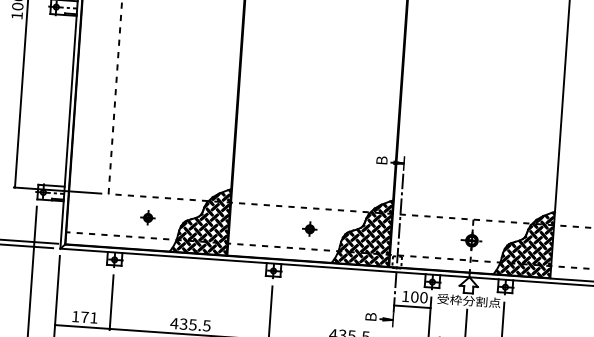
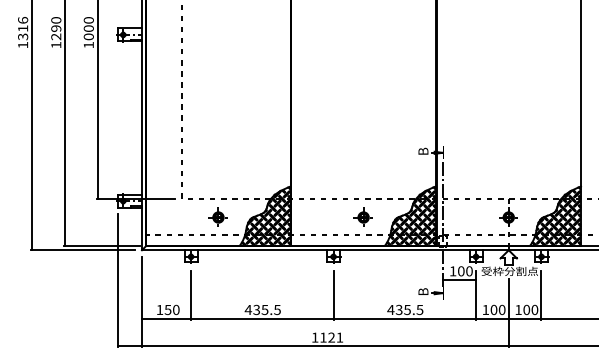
part: (147, 216) -> (217, 216), size x1.43
part: (308, 228) -> (362, 216), size x1.43
text: (88, 317) -> (171, 309), 171 -> 150

